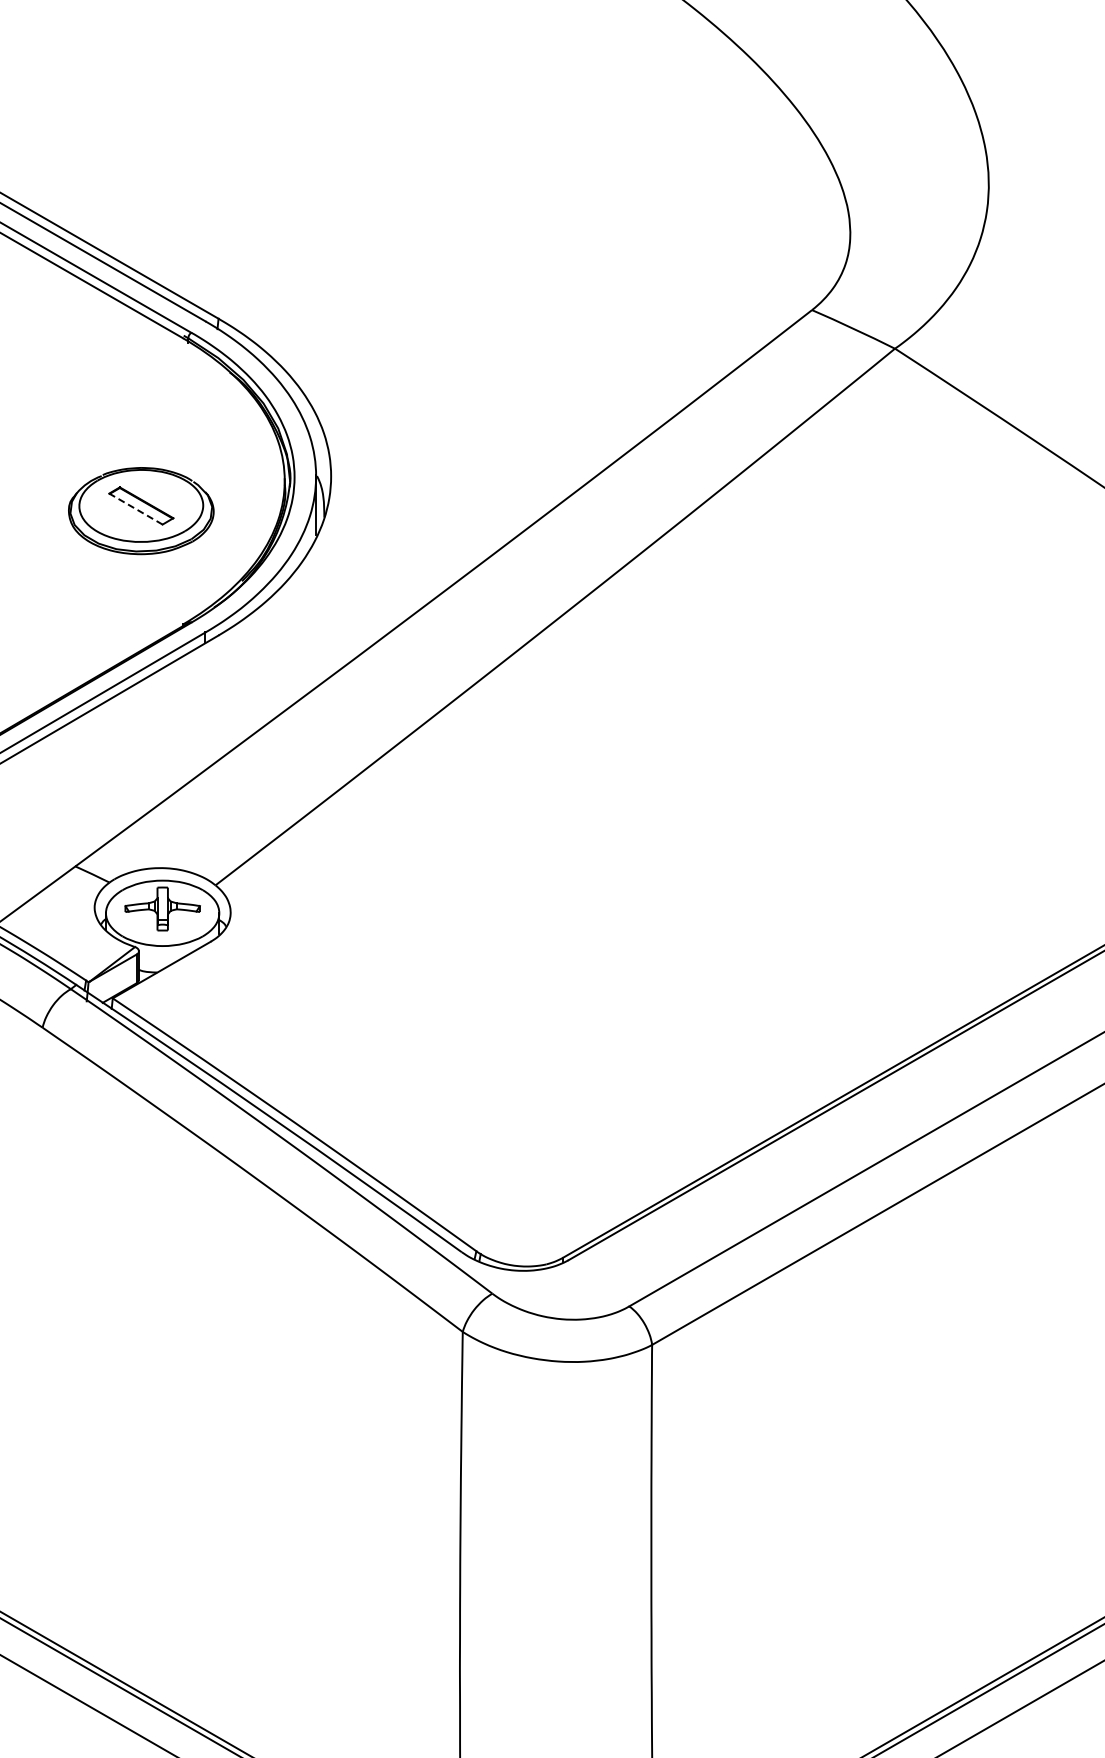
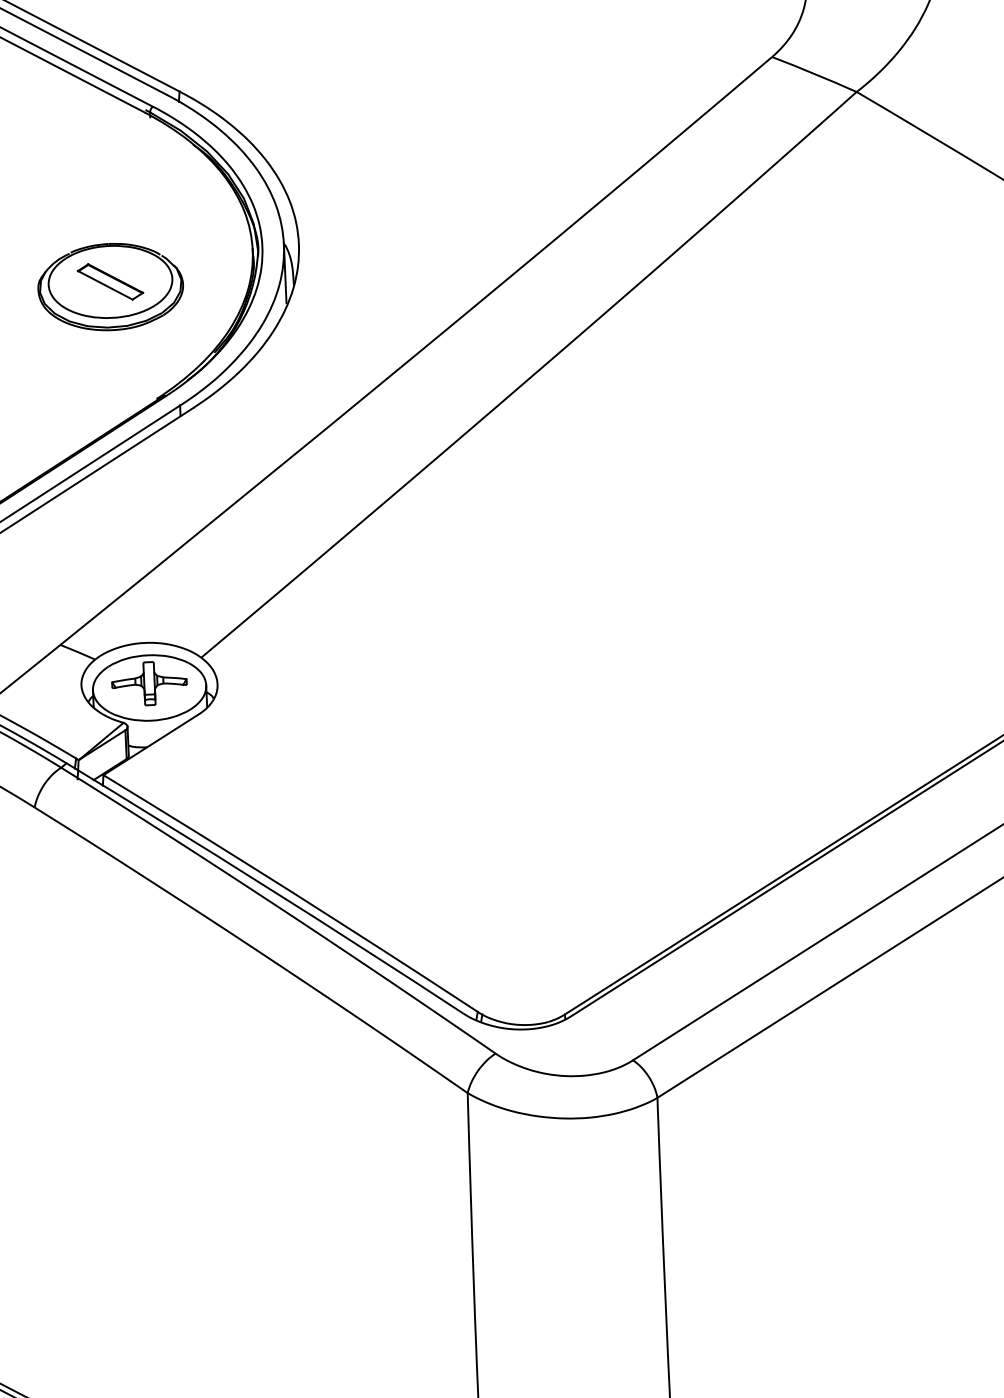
line: (135, 509) -> (104, 285), dashed -> solid

